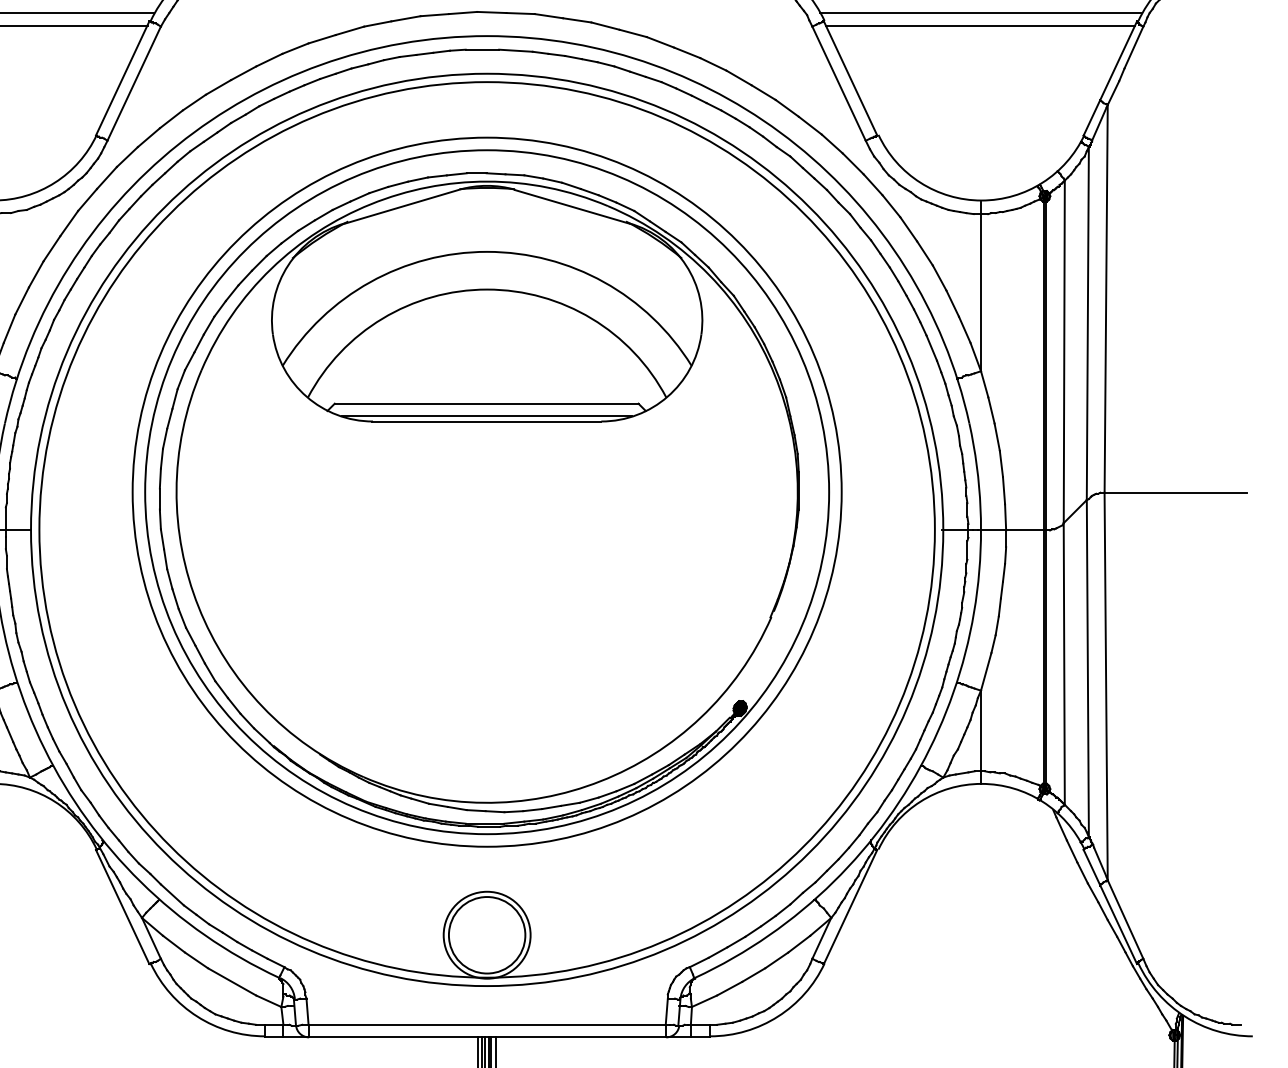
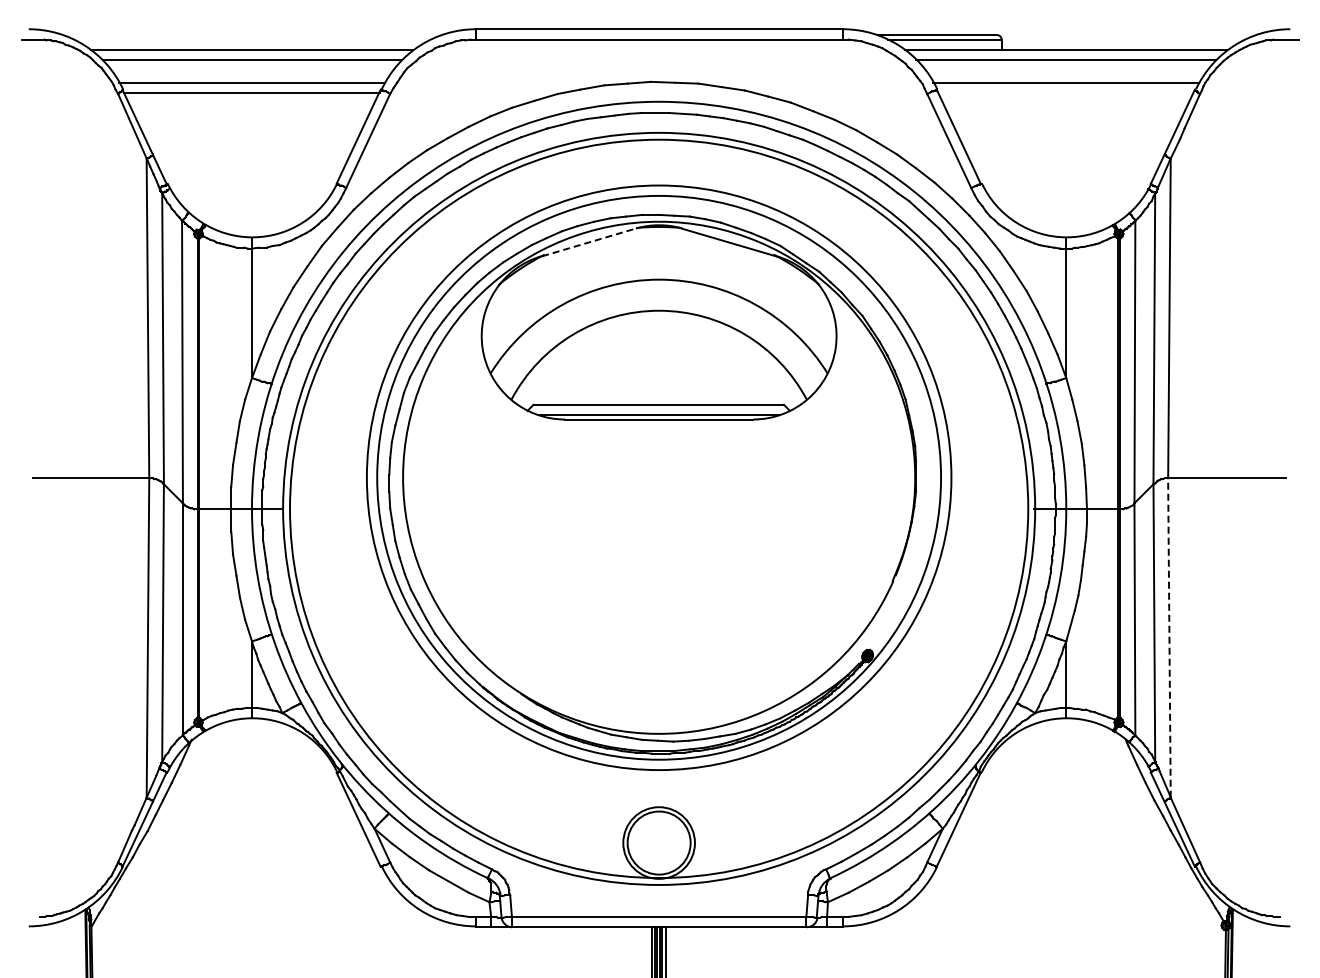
line: (980, 26) -> (1065, 93), removed
line: (401, 206) -> (588, 242), solid -> dashed
line: (1106, 685) -> (1169, 637), solid -> dashed

